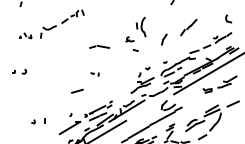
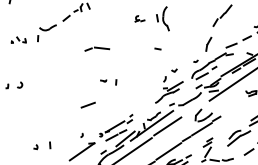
part: (129, 39) -> (139, 18), moved
part: (164, 39) -> (208, 44), moved
line: (99, 46) -> (97, 48), moved
part: (95, 74) -> (109, 82), size x1.67
line: (139, 112) -> (167, 126), added

